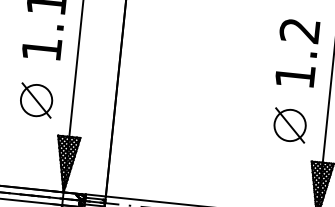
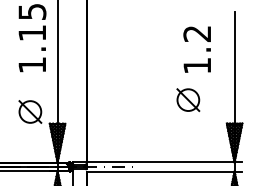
text: (296, 52) -> (196, 49), moved
part: (36, 99) -> (30, 111), moved
part: (290, 126) -> (188, 100), moved

